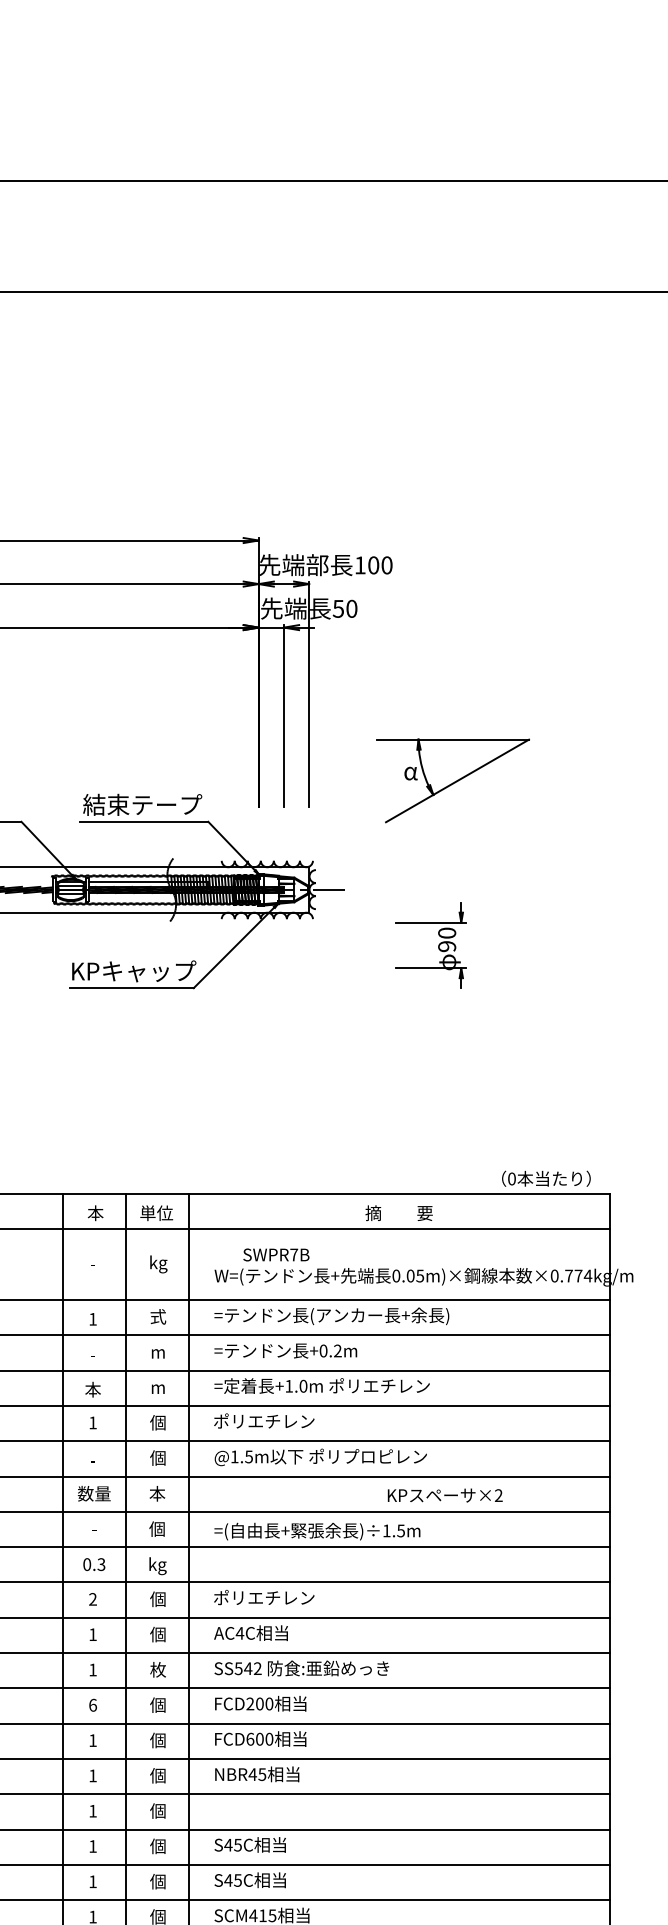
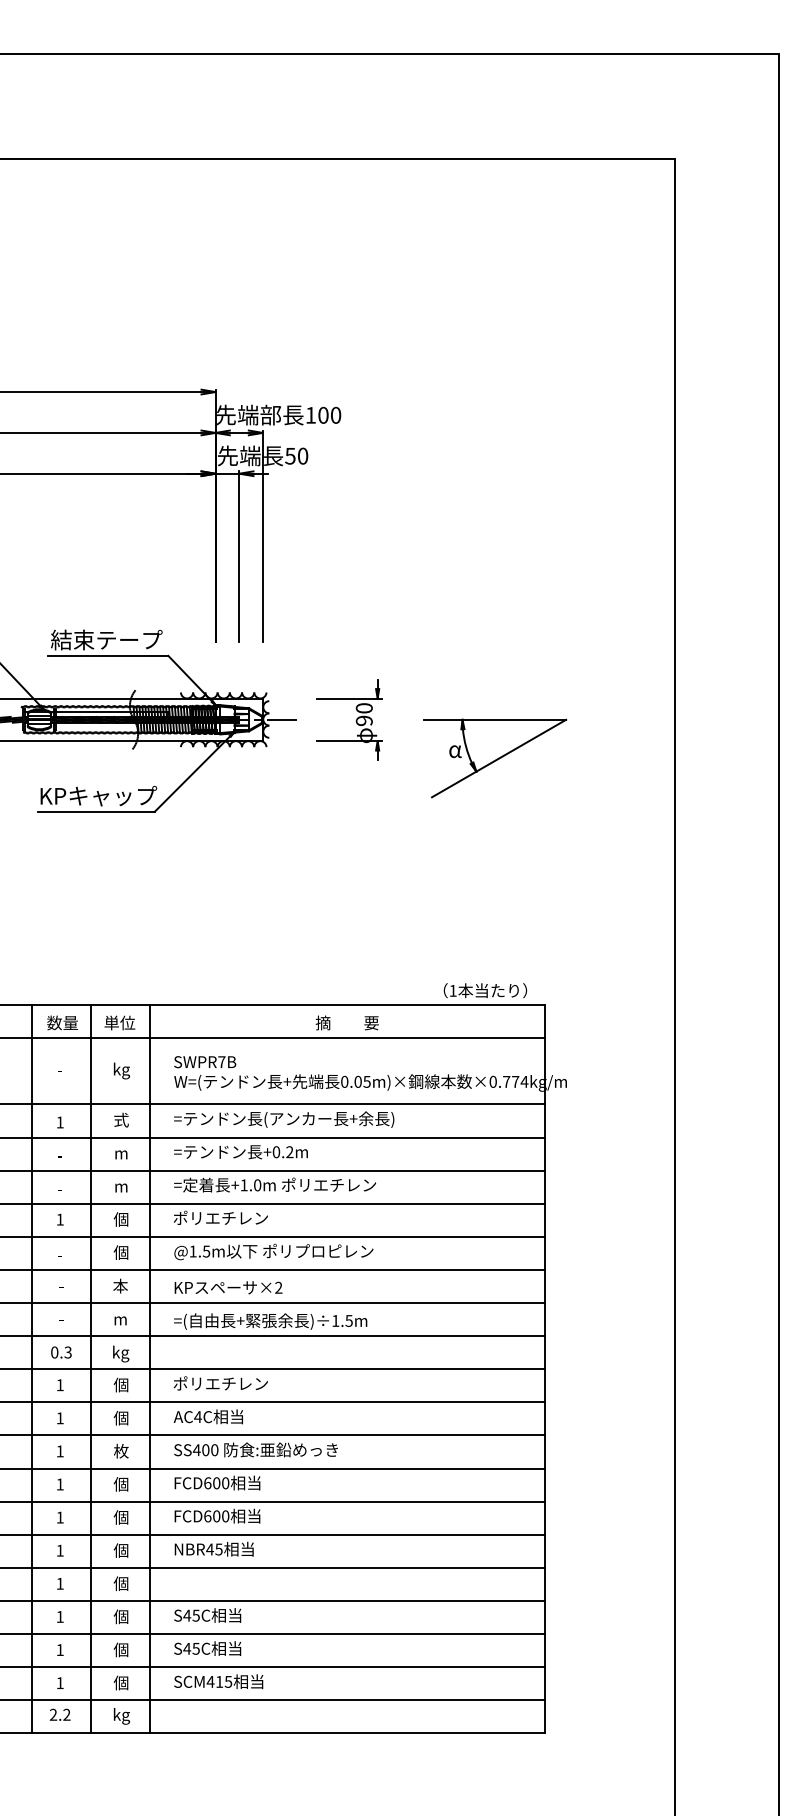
part: (453, 780) -> (495, 758), moved
part: (437, 947) -> (355, 721), moved
text: (511, 1178) -> (452, 990), 0 -> 1
text: (95, 1212) -> (62, 1022), 本 -> 数量
text: (276, 1255) -> (205, 1062), moved
text: (93, 1389) -> (60, 1188), 本 -> -
text: (94, 1493) -> (61, 1285), 数量 -> -
text: (445, 1495) -> (228, 1287), moved
text: (157, 1529) -> (120, 1319), 個 -> m
text: (92, 1598) -> (59, 1384), 2 -> 1
text: (247, 1669) -> (205, 1450), SS542 -> SS400
text: (250, 1704) -> (207, 1483), FCD200 -> FCD600
text: (92, 1705) -> (59, 1484), 6 -> 1

